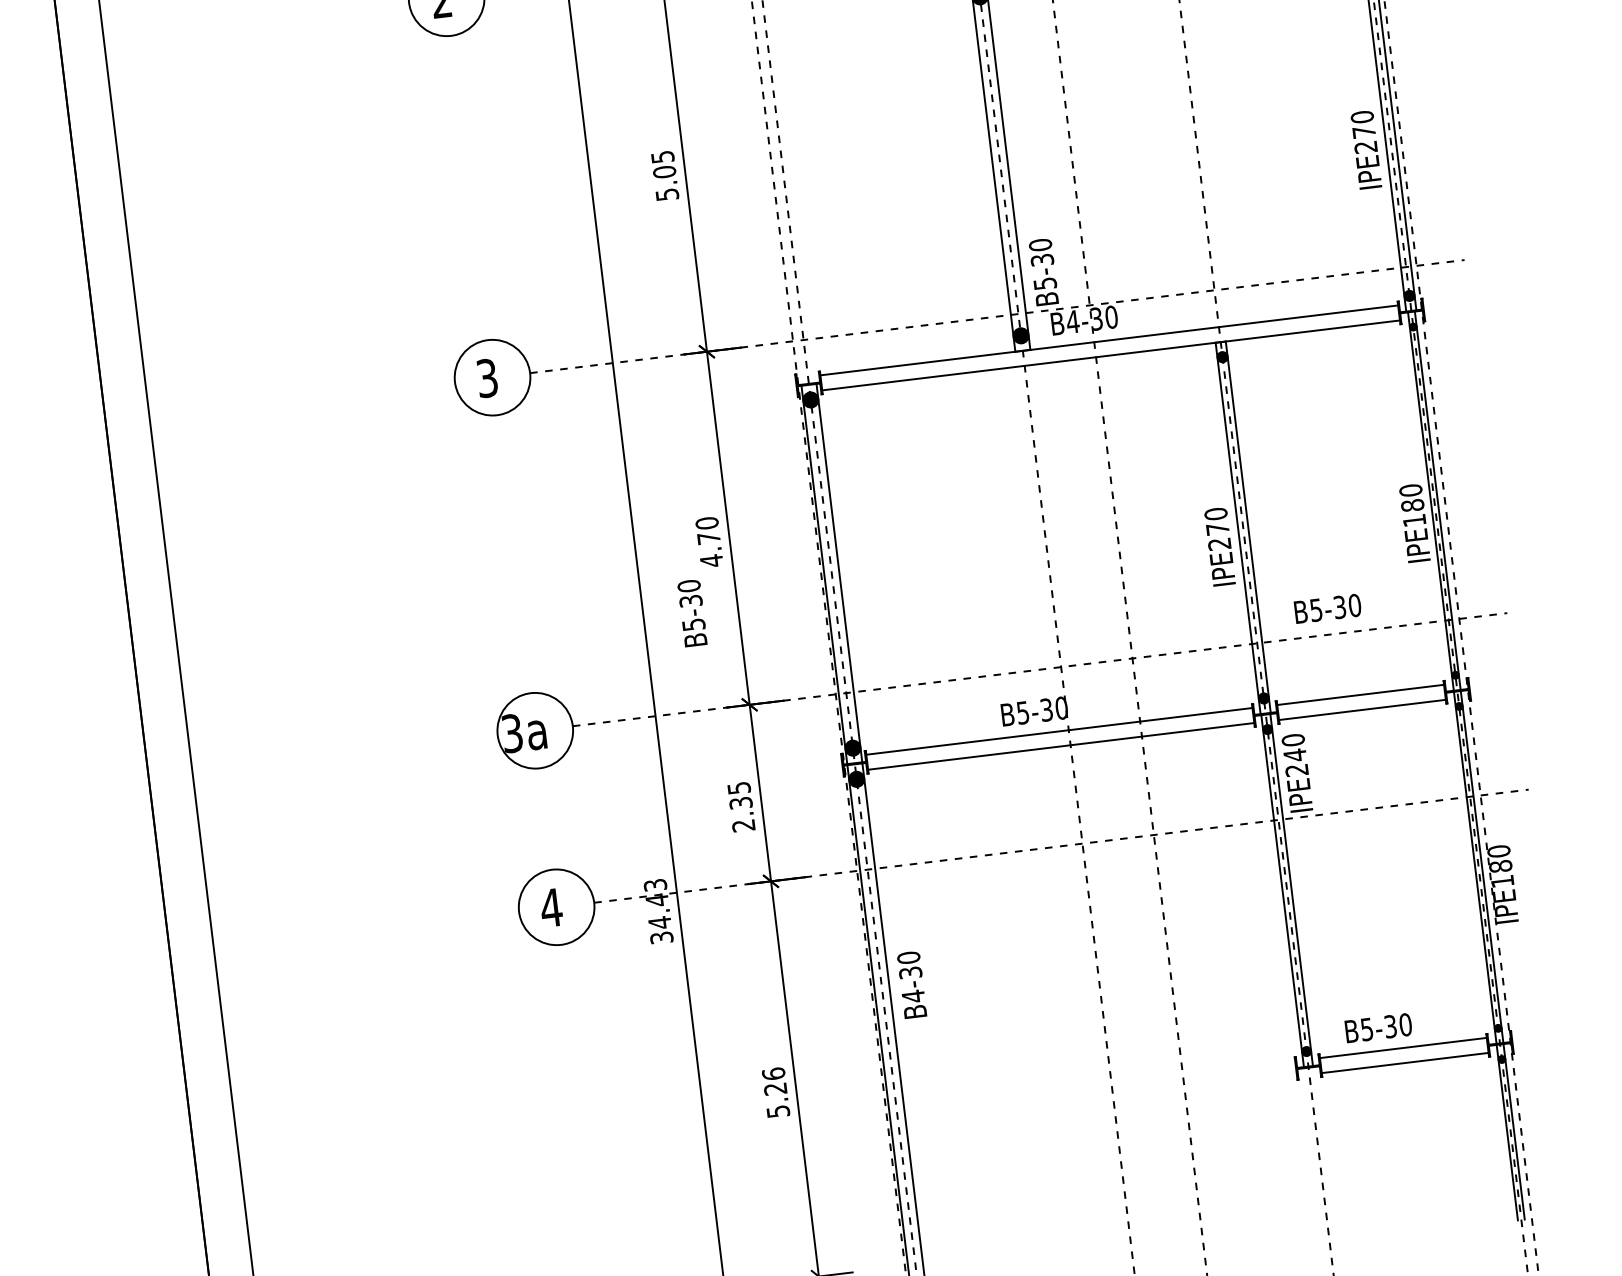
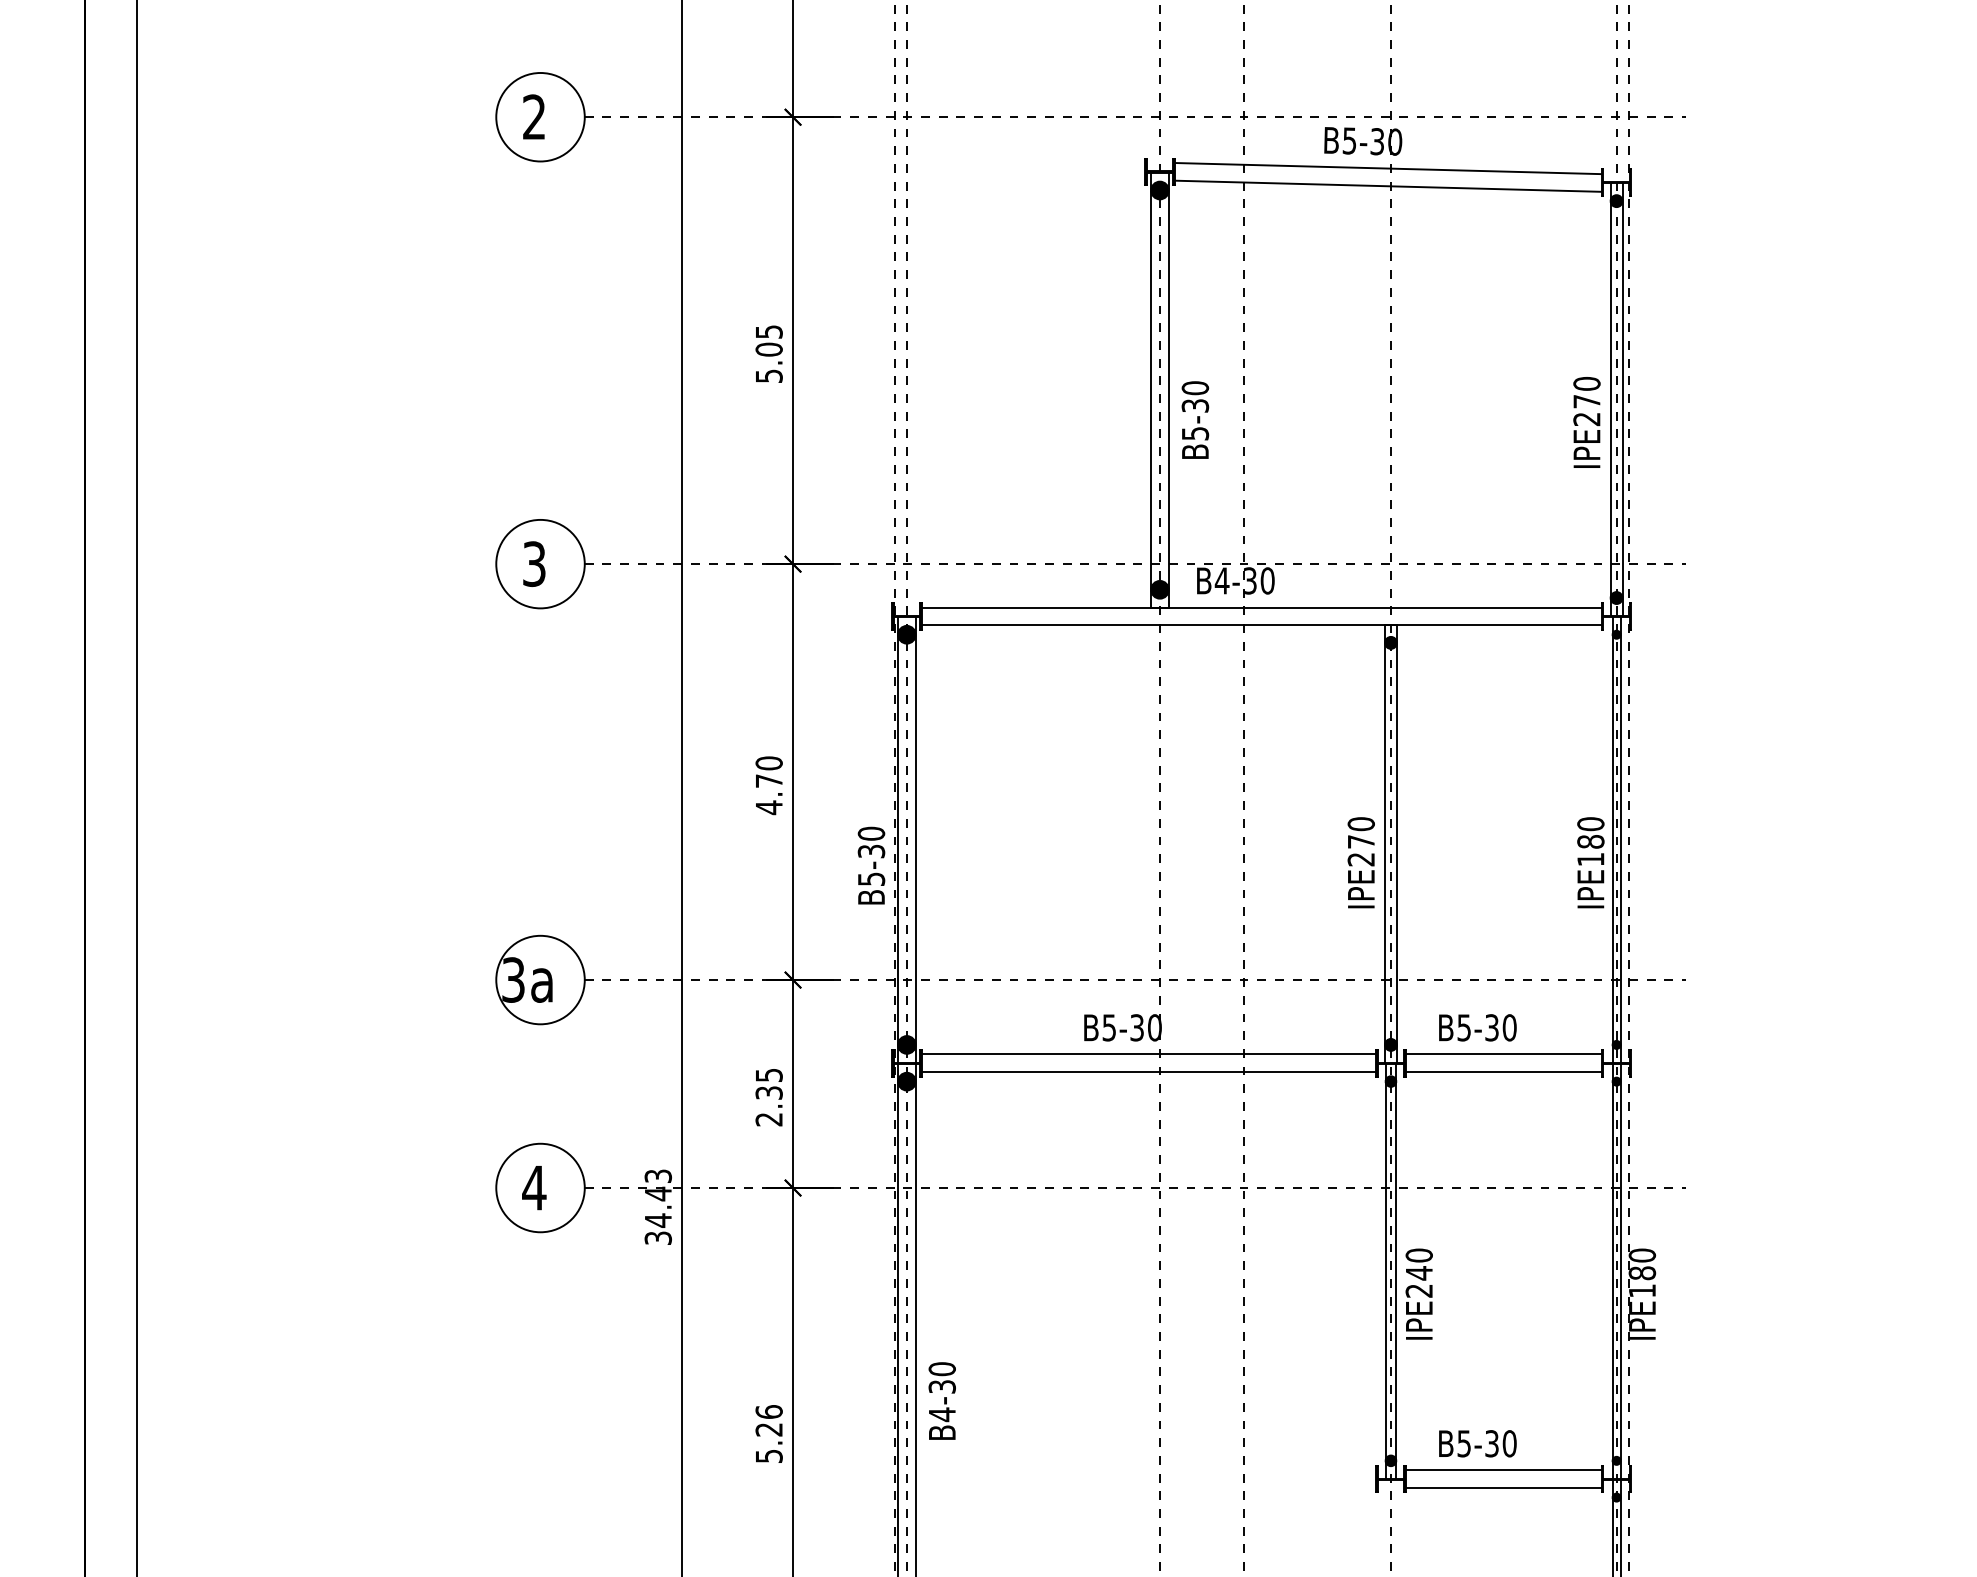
text: (1043, 271) -> (1195, 419), moved
text: (1327, 608) -> (1477, 1027), moved
text: (692, 613) -> (871, 865), moved
text: (1296, 772) -> (1418, 1293), moved
text: (911, 984) -> (941, 1400), moved

